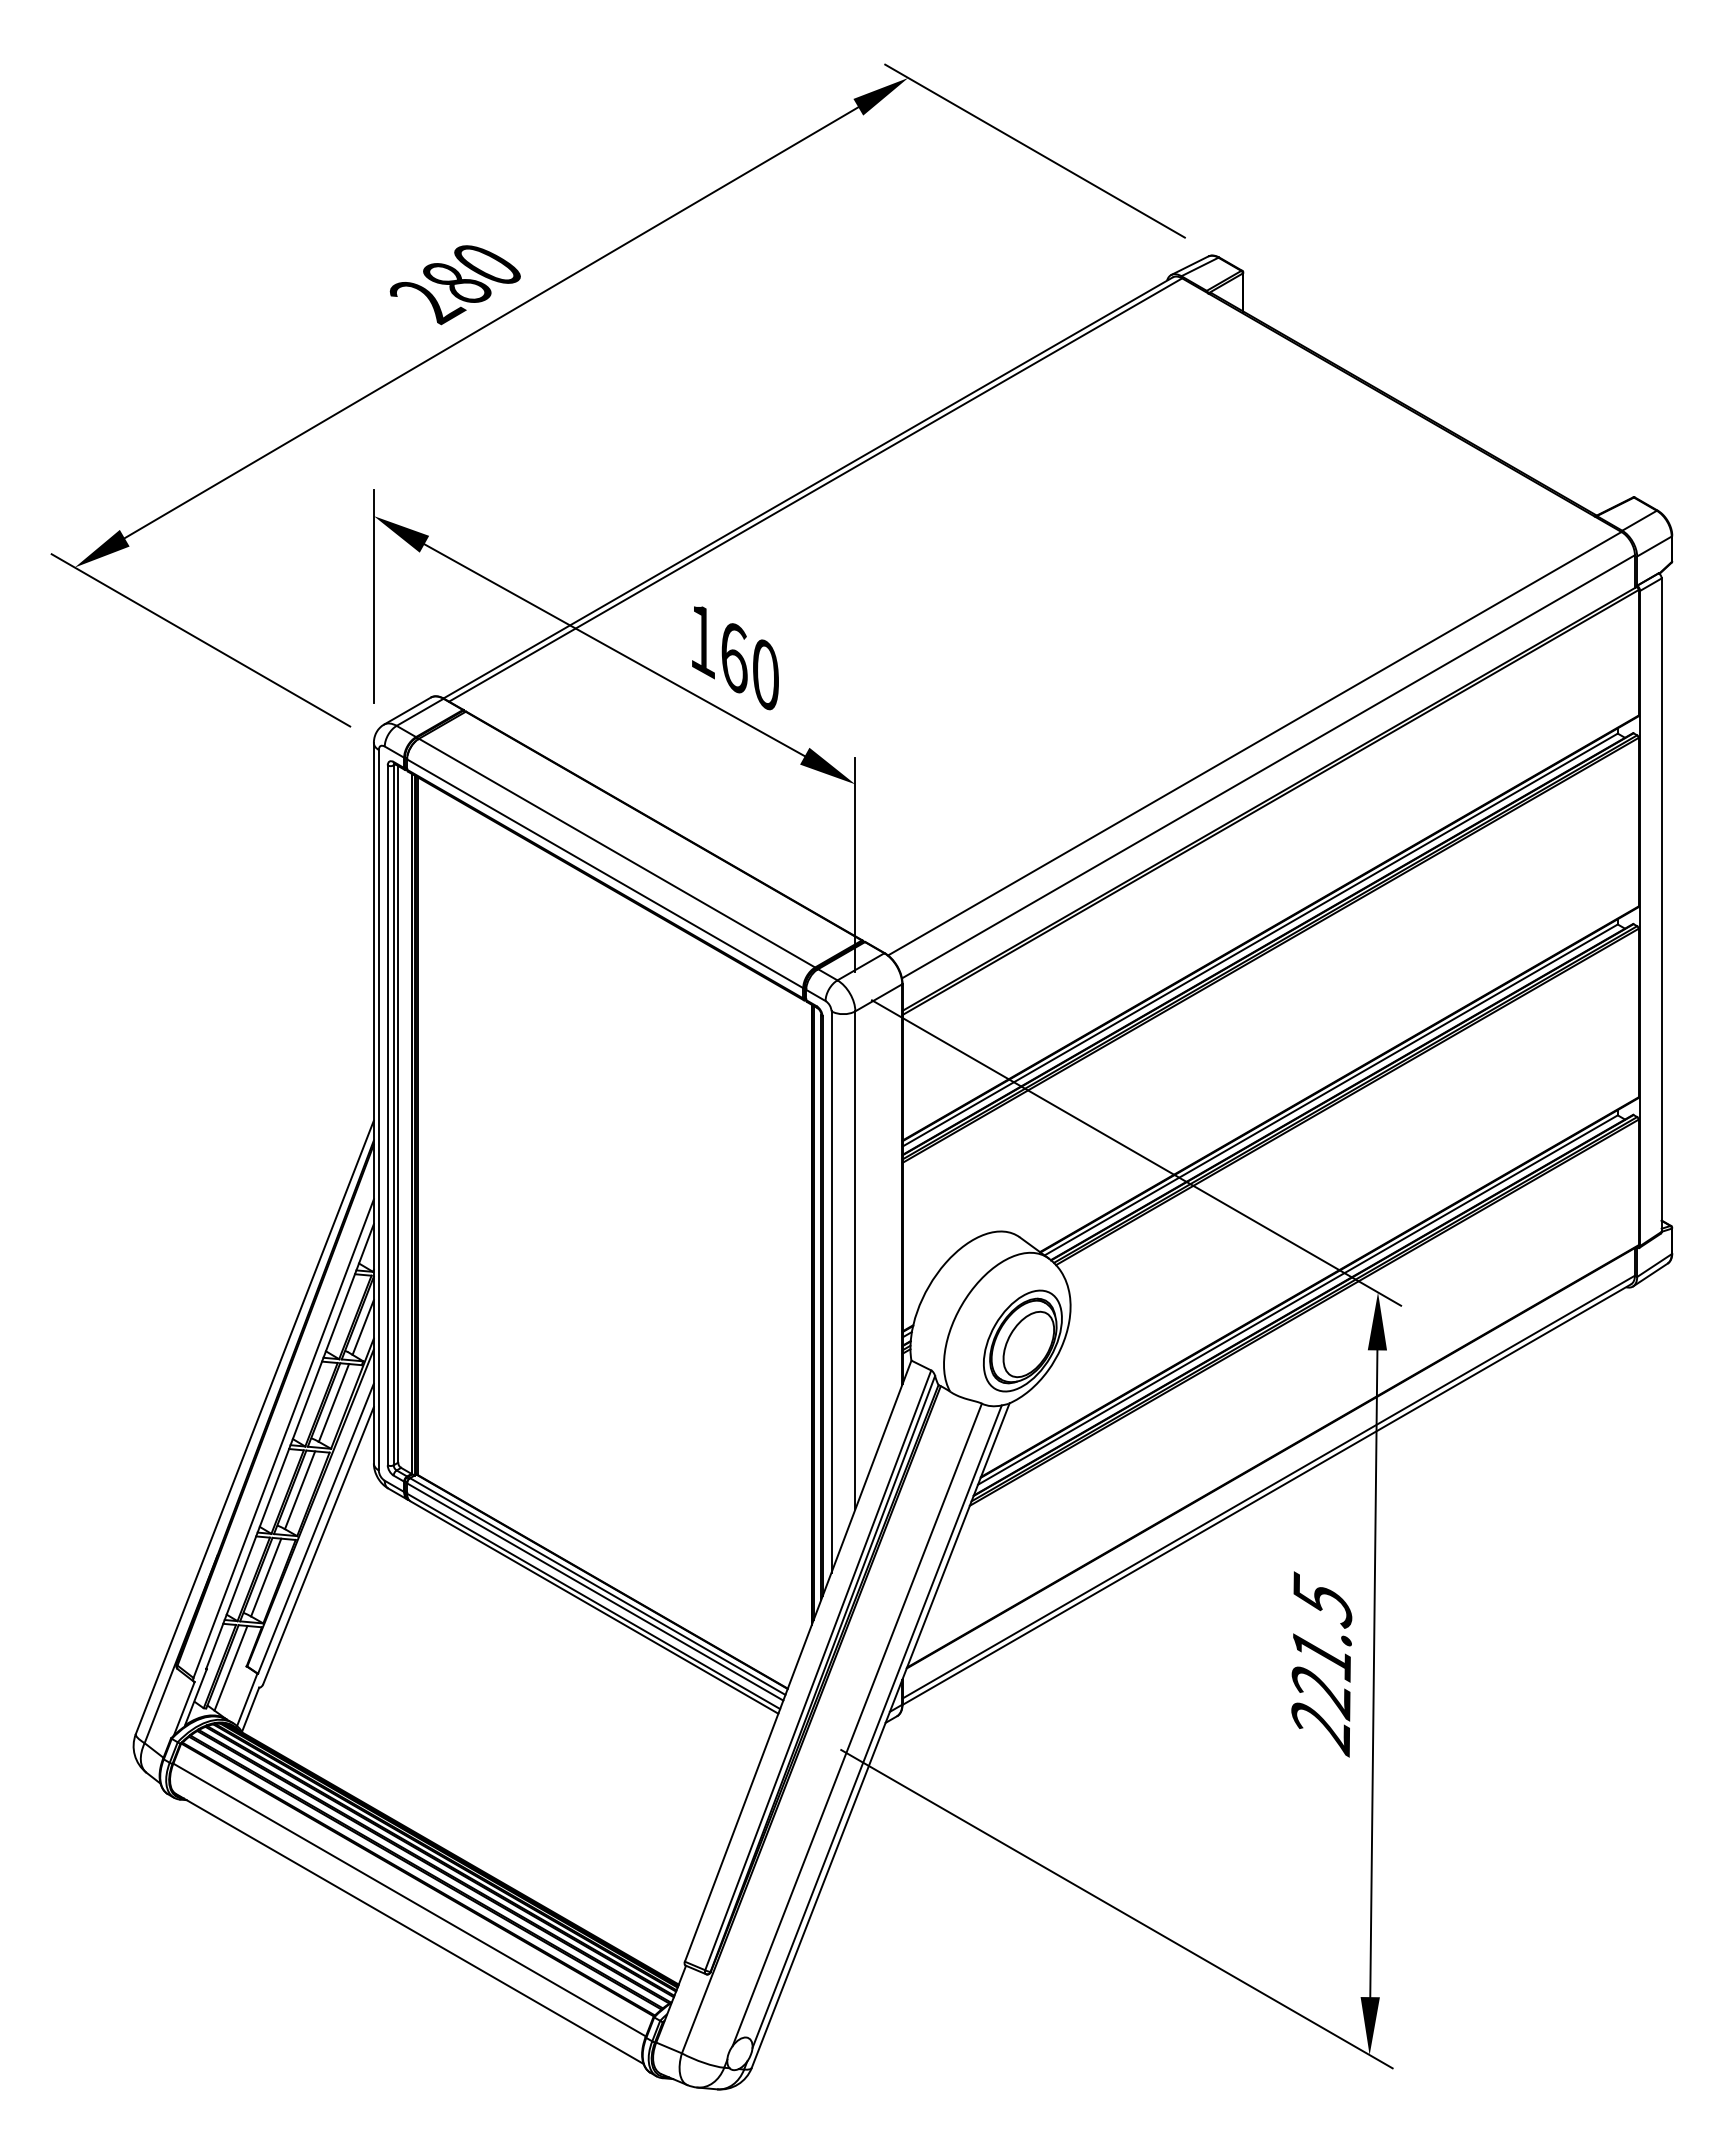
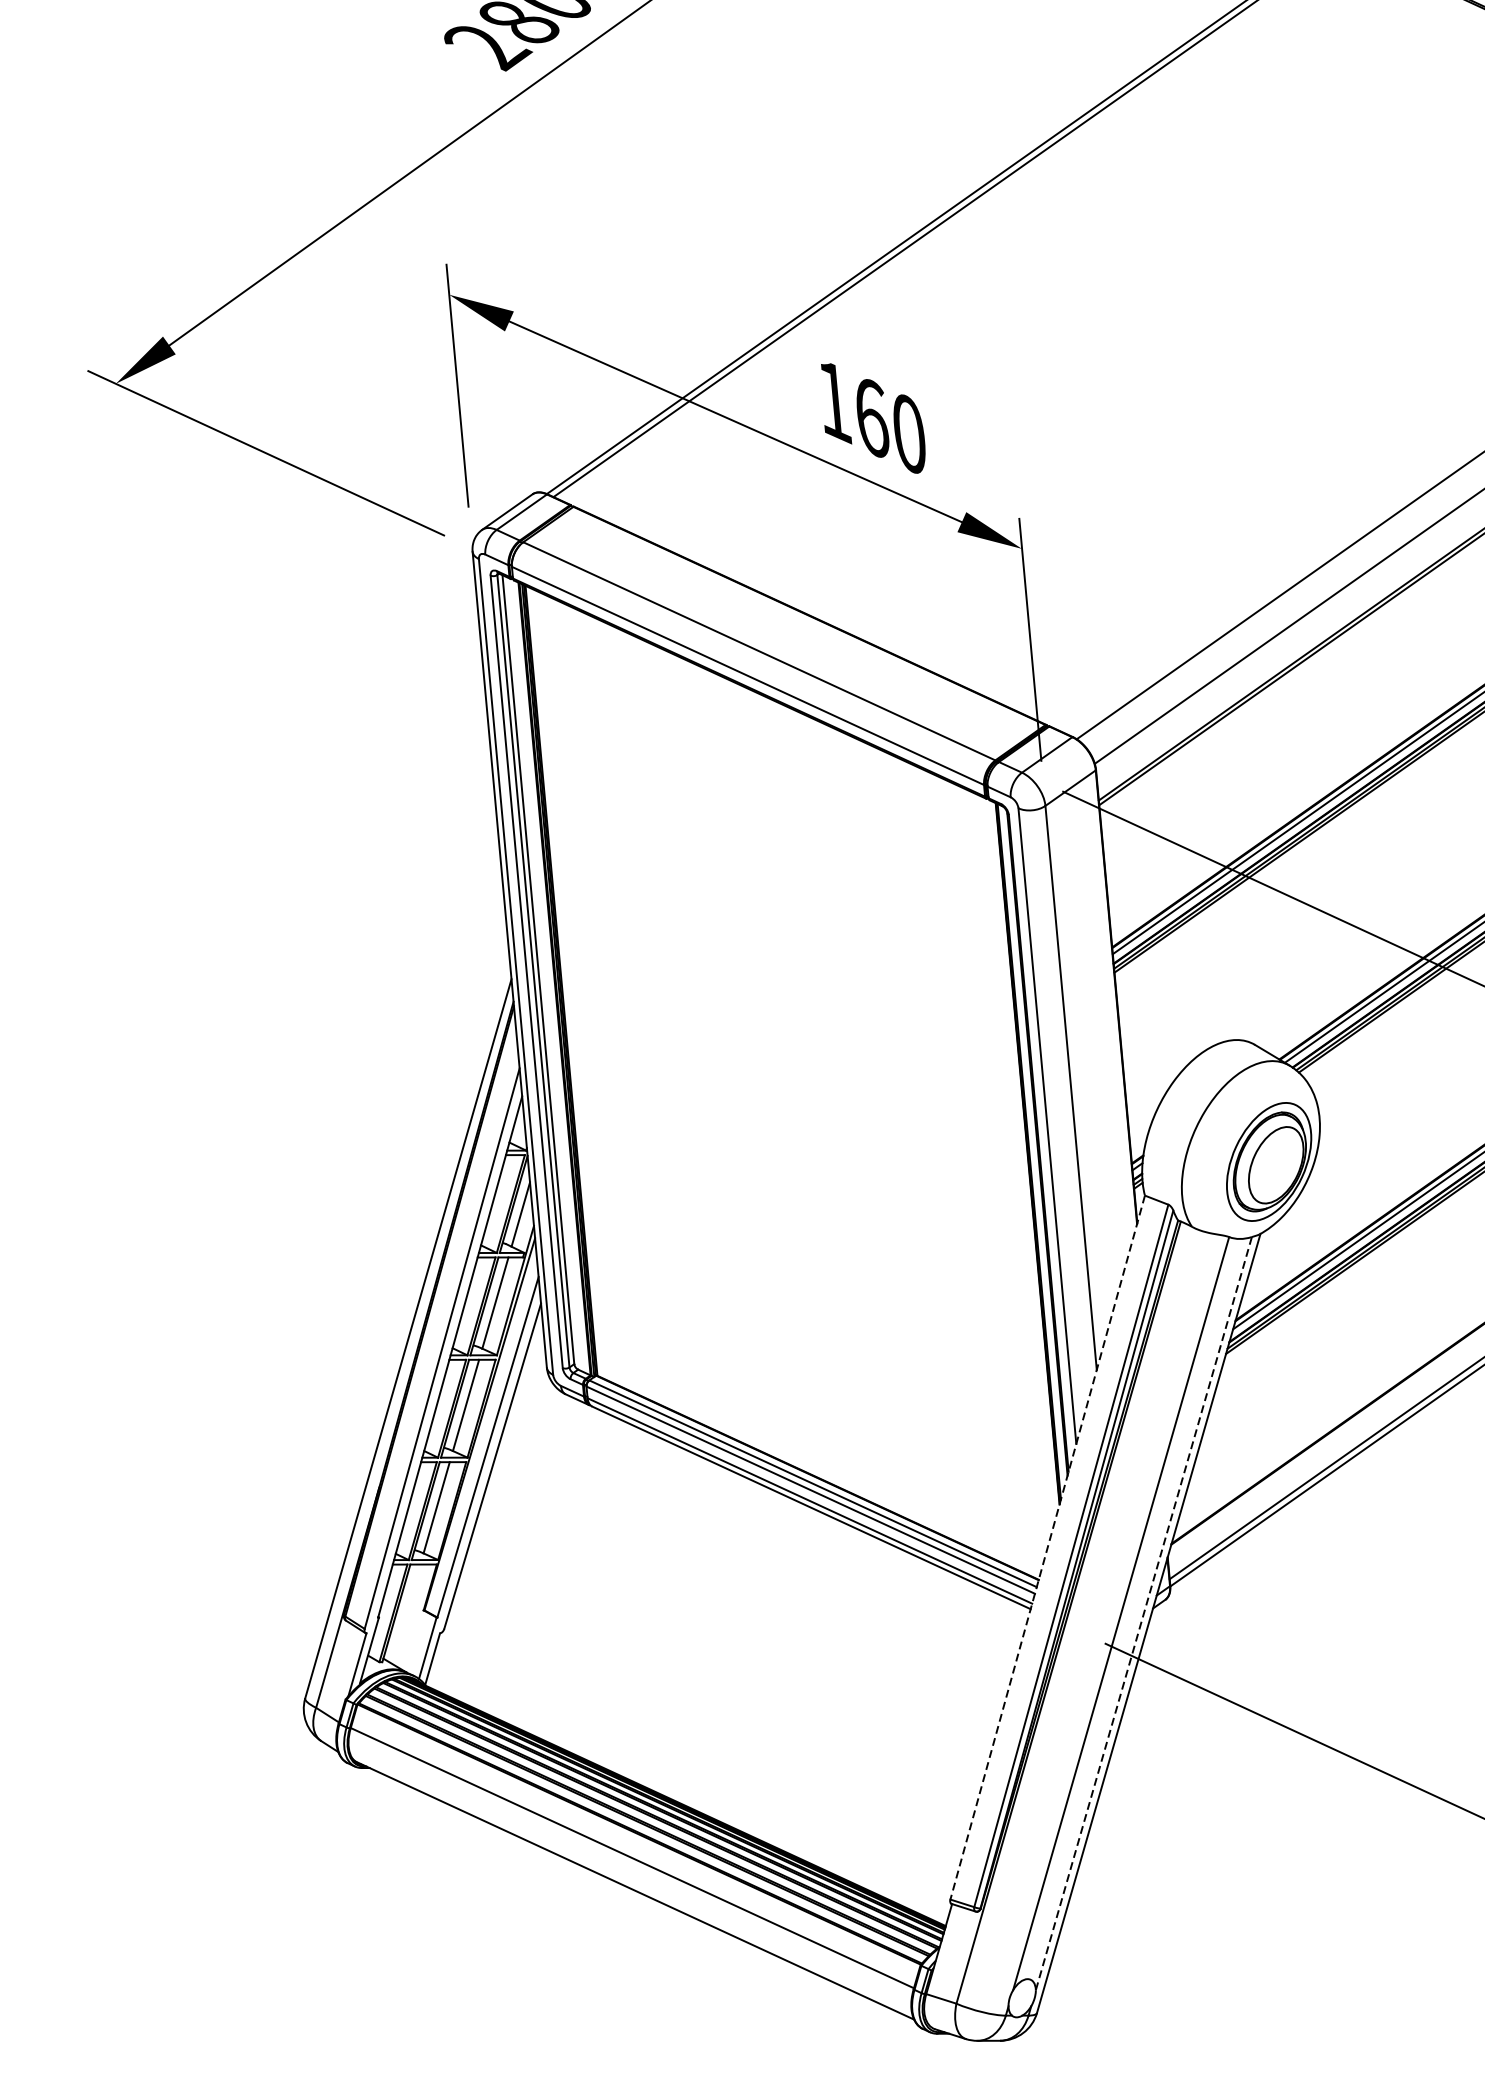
line: (798, 1661) -> (1048, 1547), solid -> dashed
line: (230, 1667) -> (405, 1613), removed
line: (877, 1726) -> (1144, 1613), solid -> dashed

